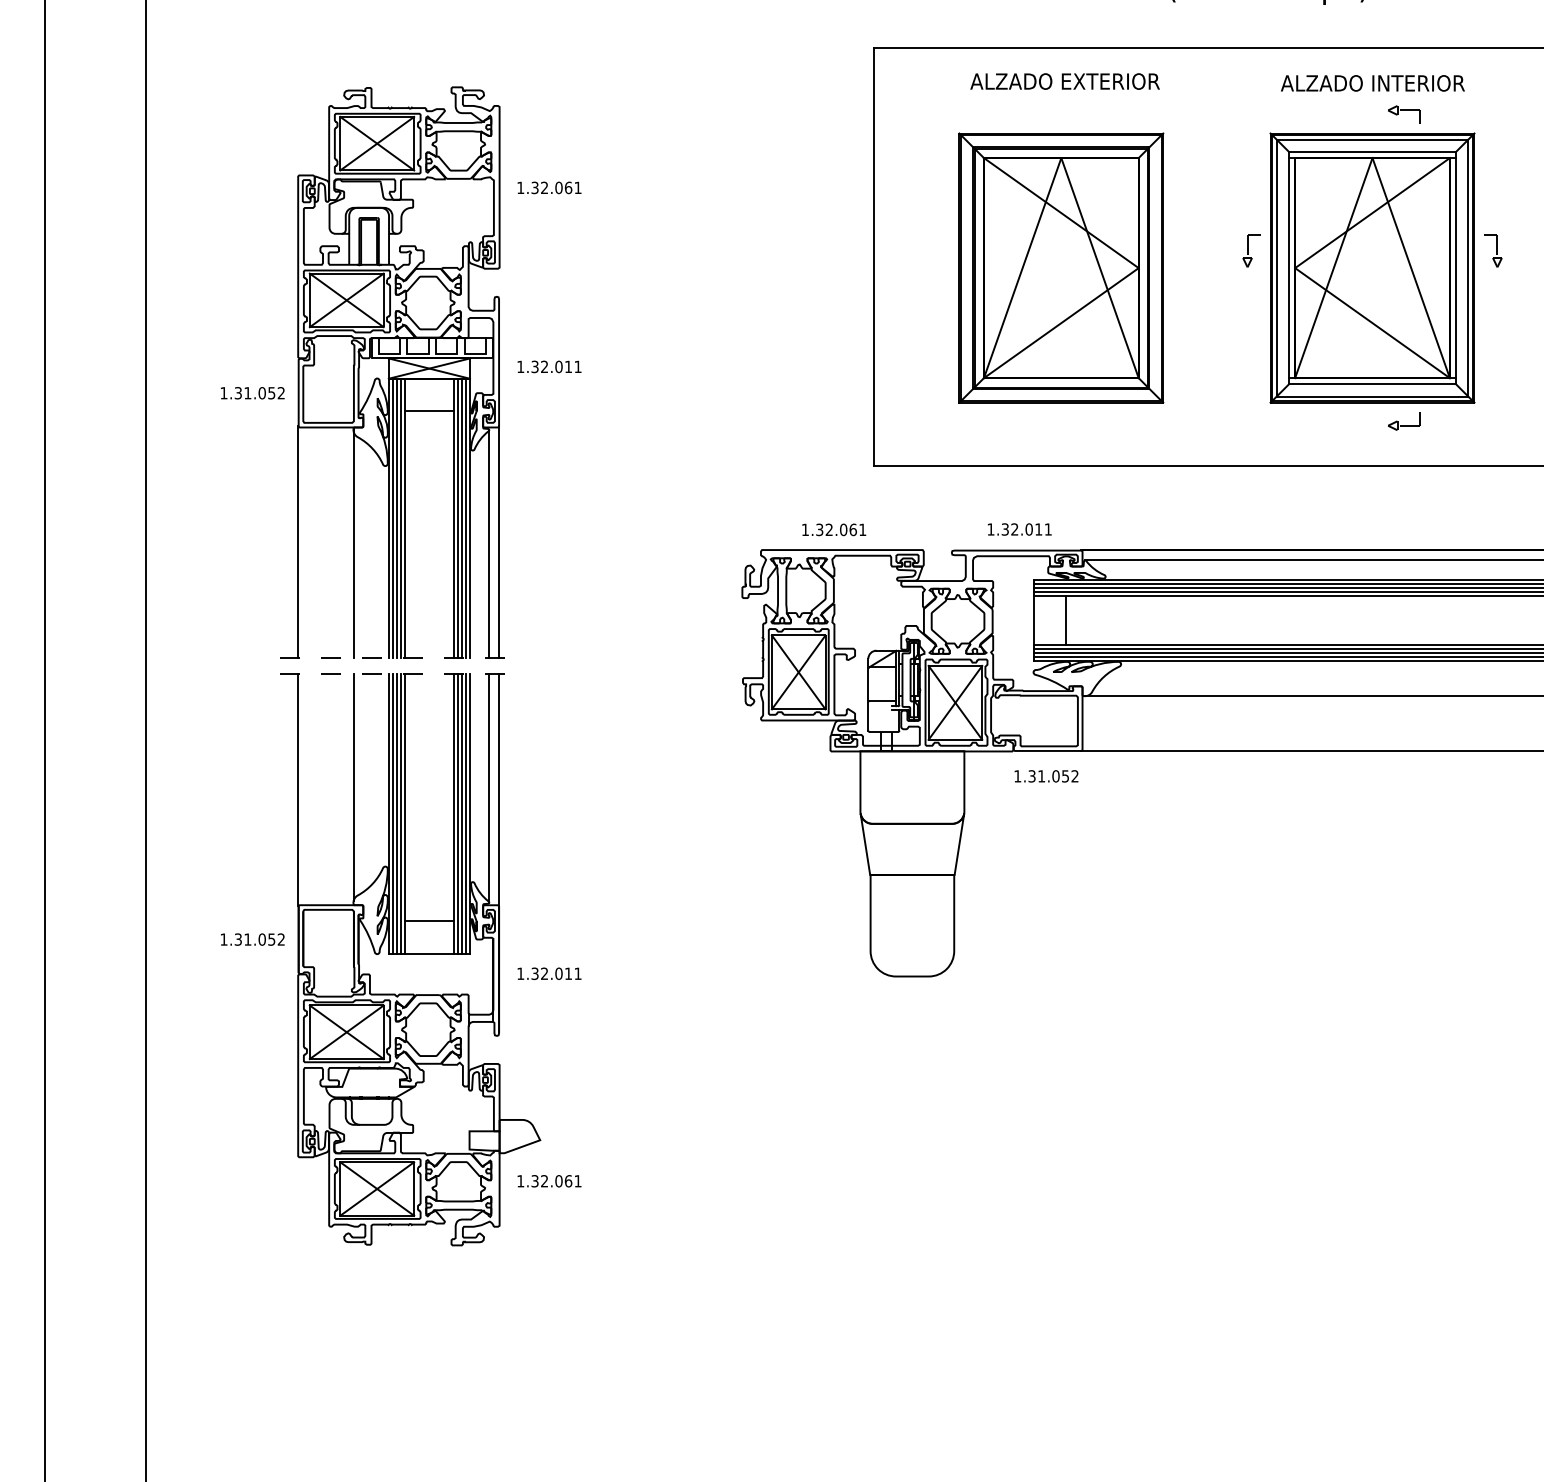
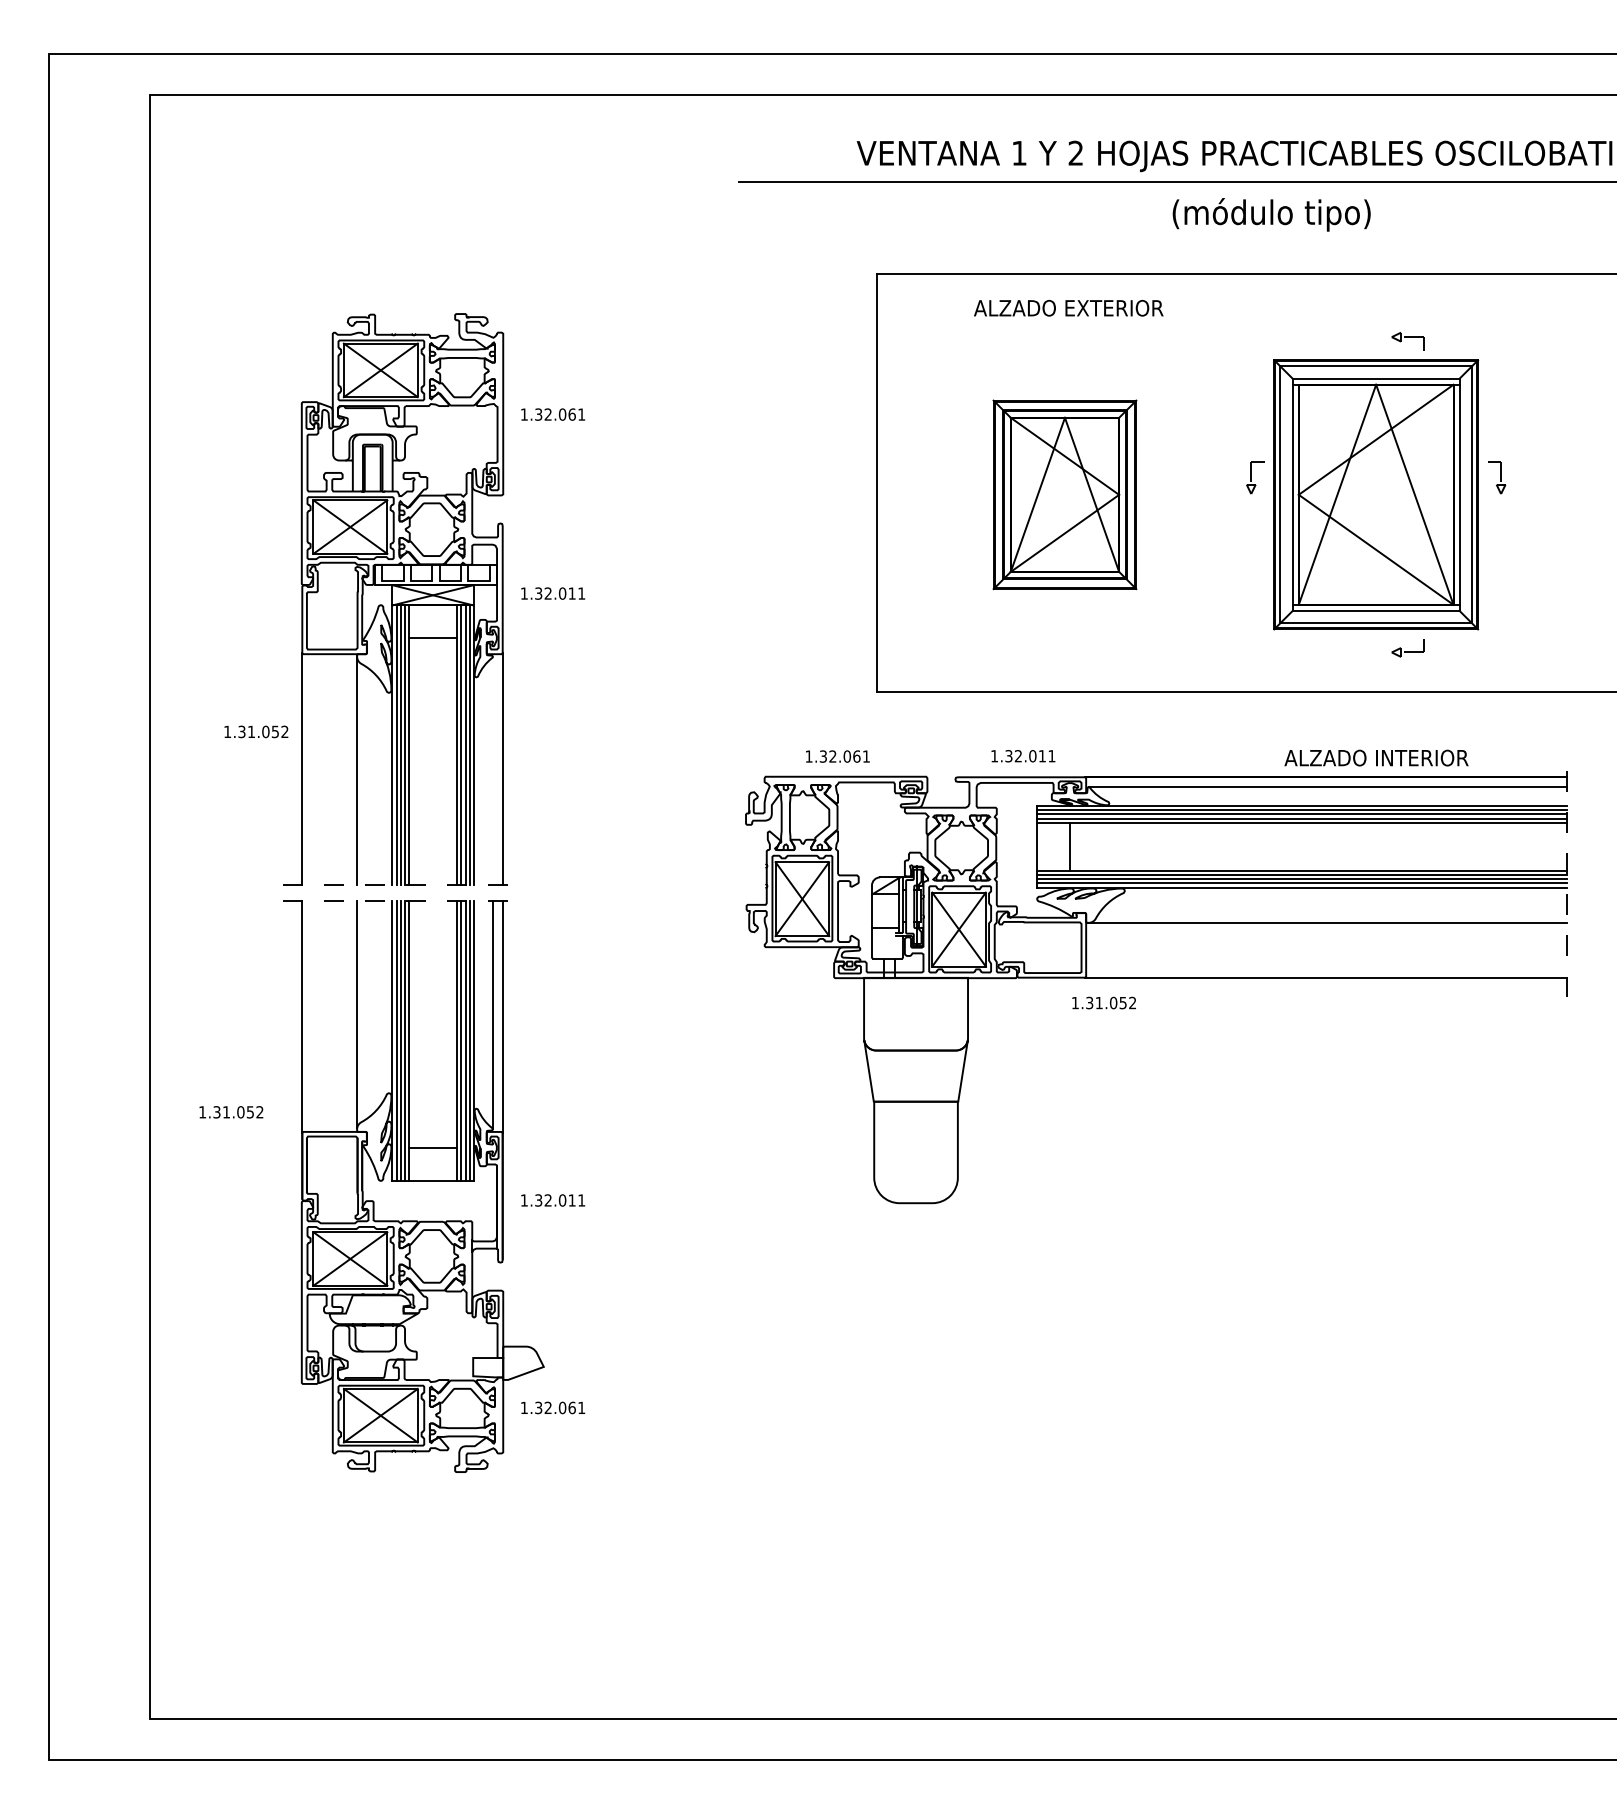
text: (1372, 82) -> (1376, 757), moved
part: (1060, 267) -> (1064, 494), size x0.7
text: (252, 392) -> (256, 731), moved
line: (488, 543) -> (492, 770), removed
text: (1045, 775) -> (1103, 1002), moved
text: (252, 939) -> (231, 1112), moved

